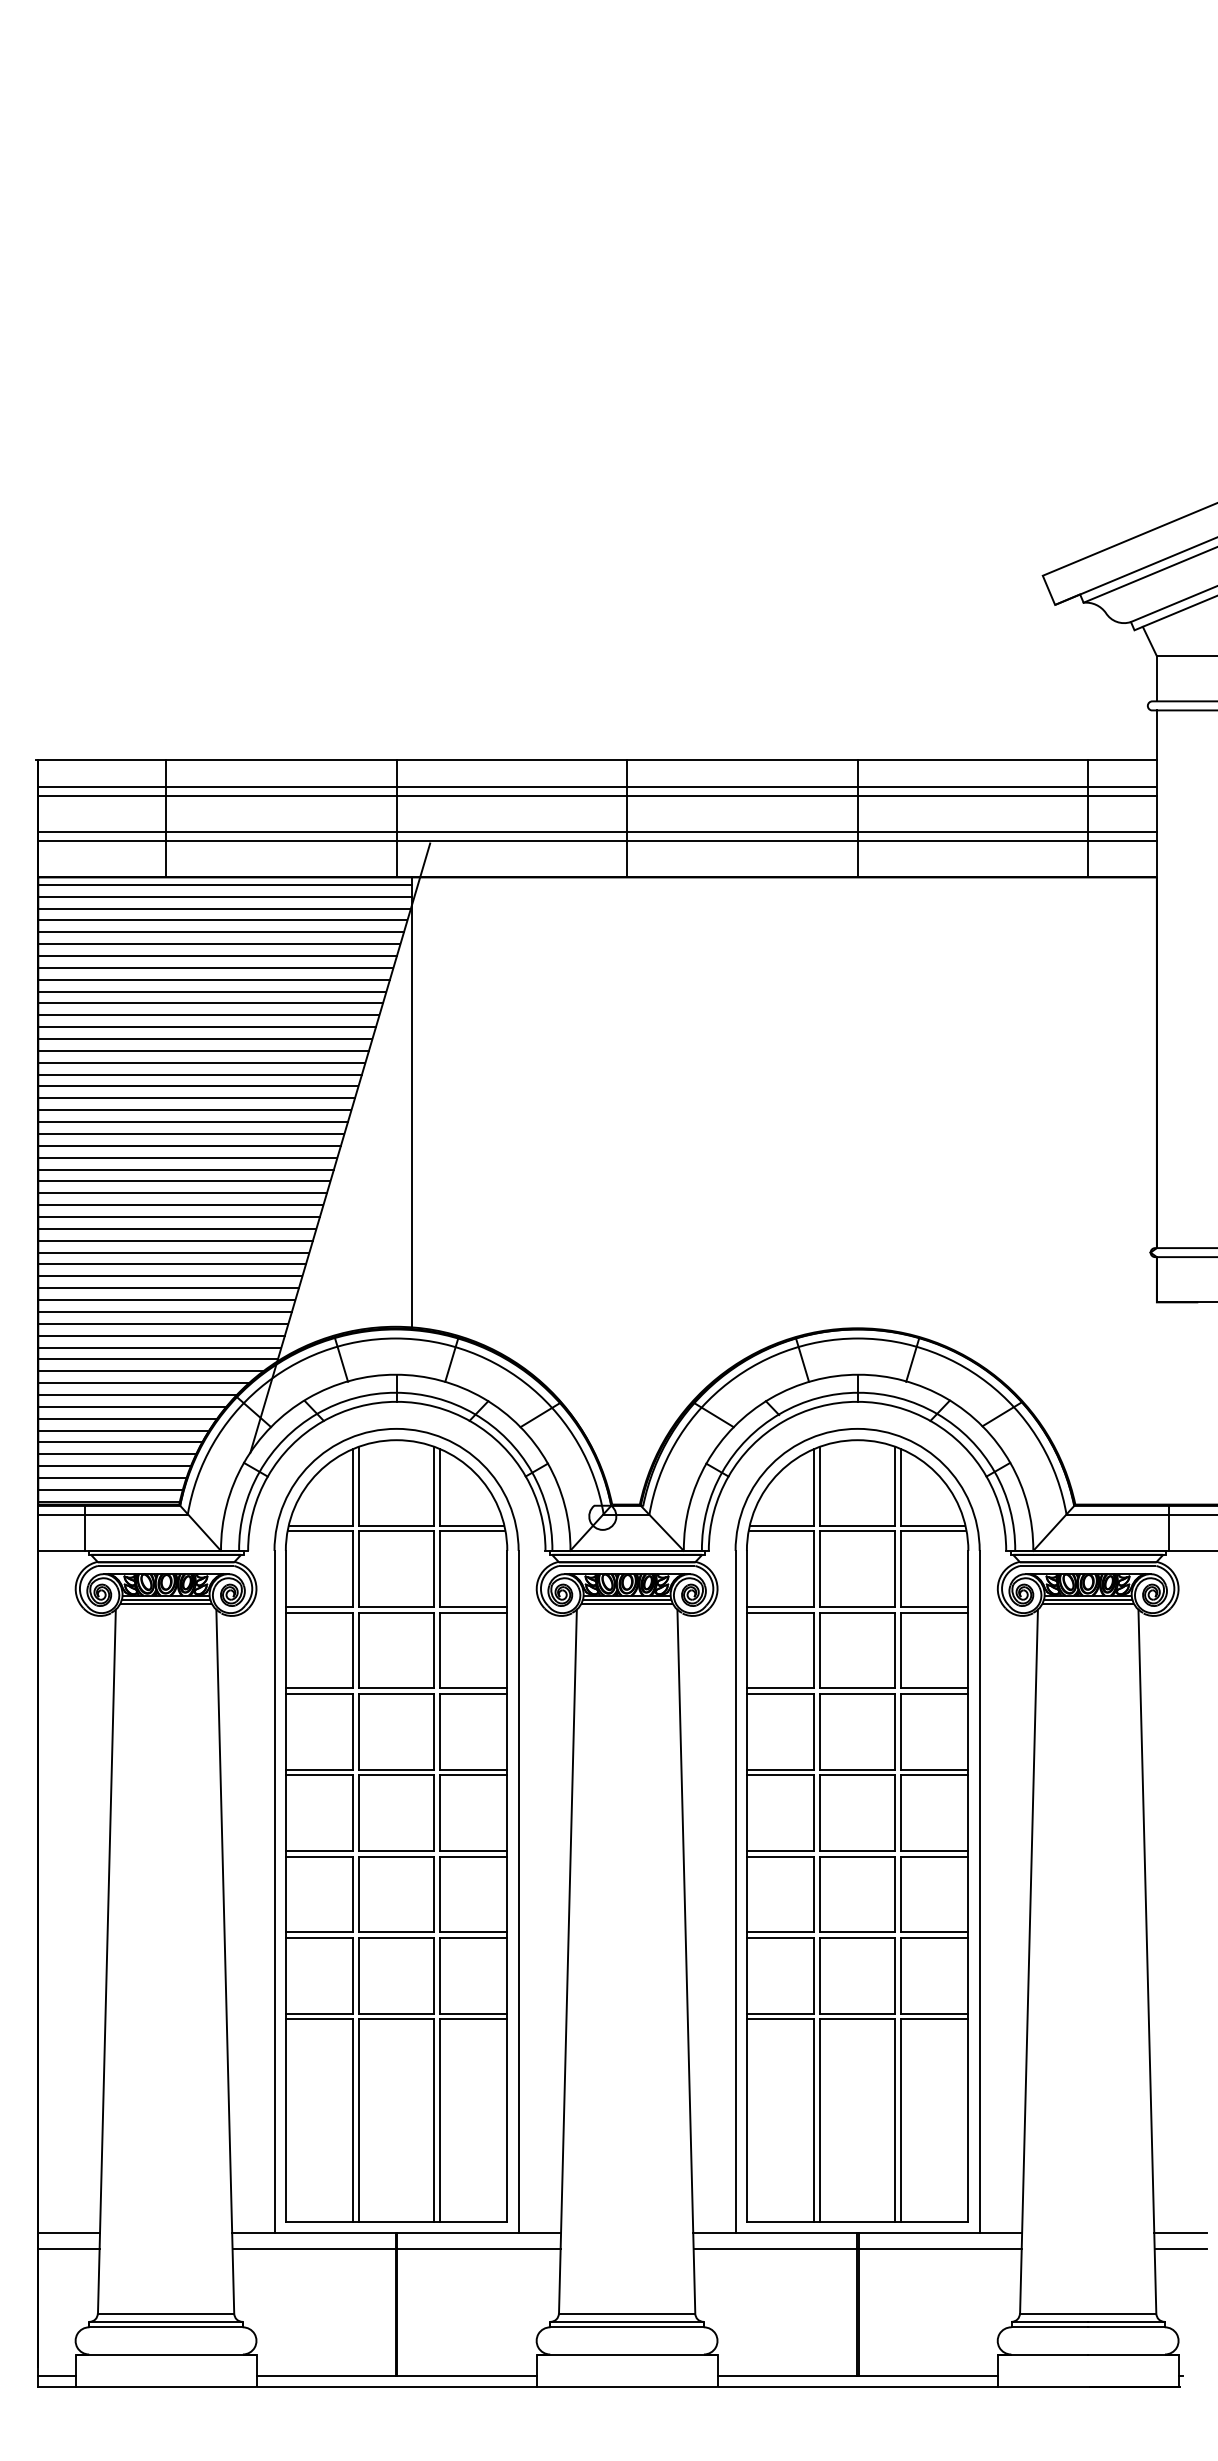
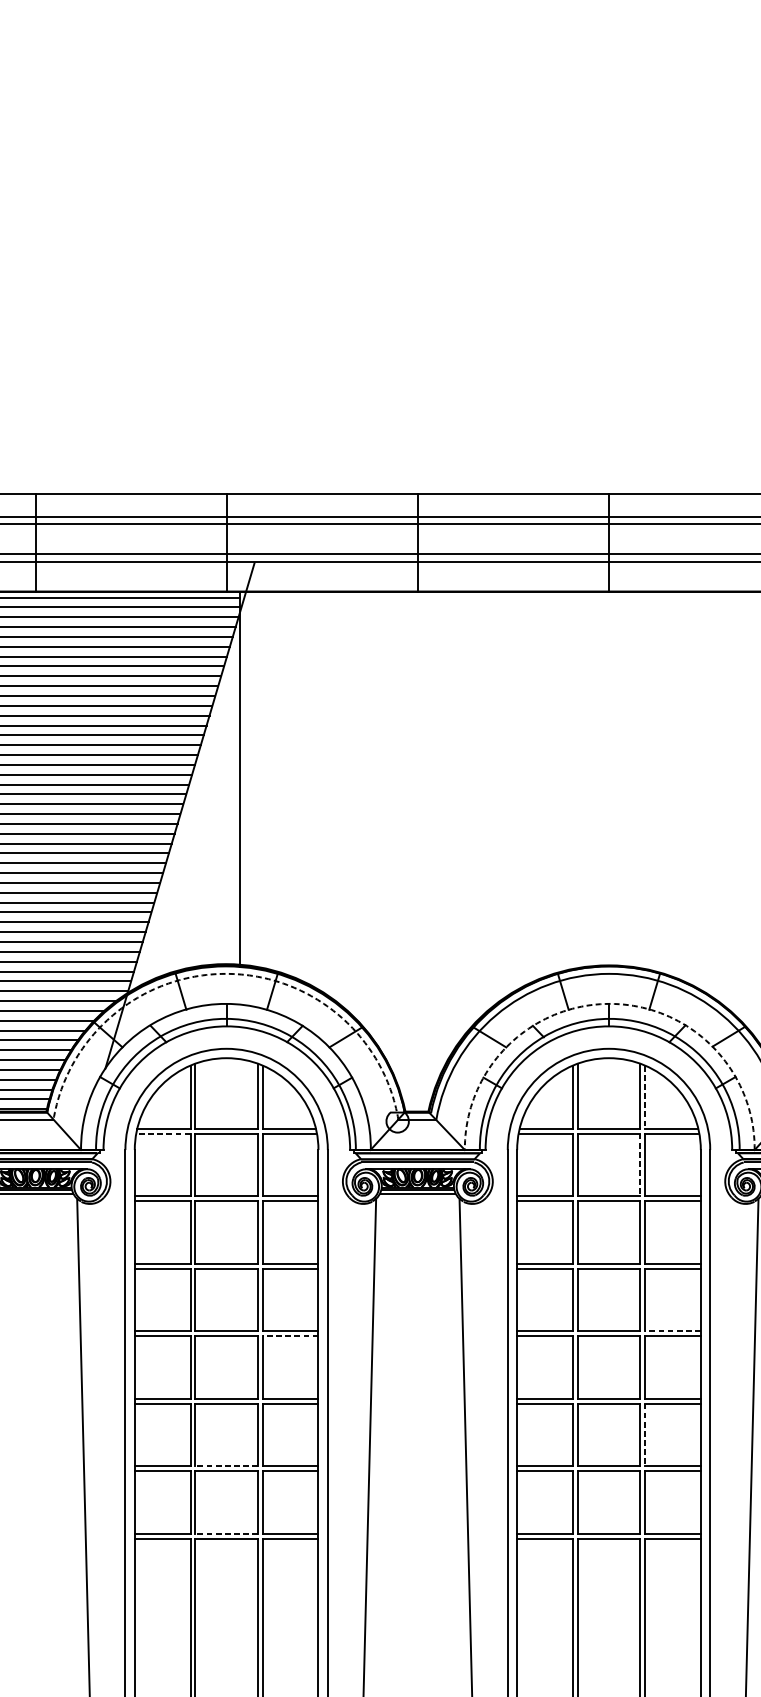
arc: (395, 1338) -> (225, 973), solid -> dashed
arc: (858, 1374) -> (609, 1003), solid -> dashed
line: (901, 1487) -> (645, 1097), solid -> dashed
line: (320, 1531) -> (163, 1133), solid -> dashed
line: (895, 1569) -> (640, 1165), solid -> dashed
line: (934, 1769) -> (672, 1331), solid -> dashed
line: (473, 1775) -> (290, 1336), solid -> dashed
line: (901, 1894) -> (645, 1434), solid -> dashed
line: (396, 1932) -> (226, 1466), solid -> dashed
line: (396, 2013) -> (226, 1533), solid -> dashed

